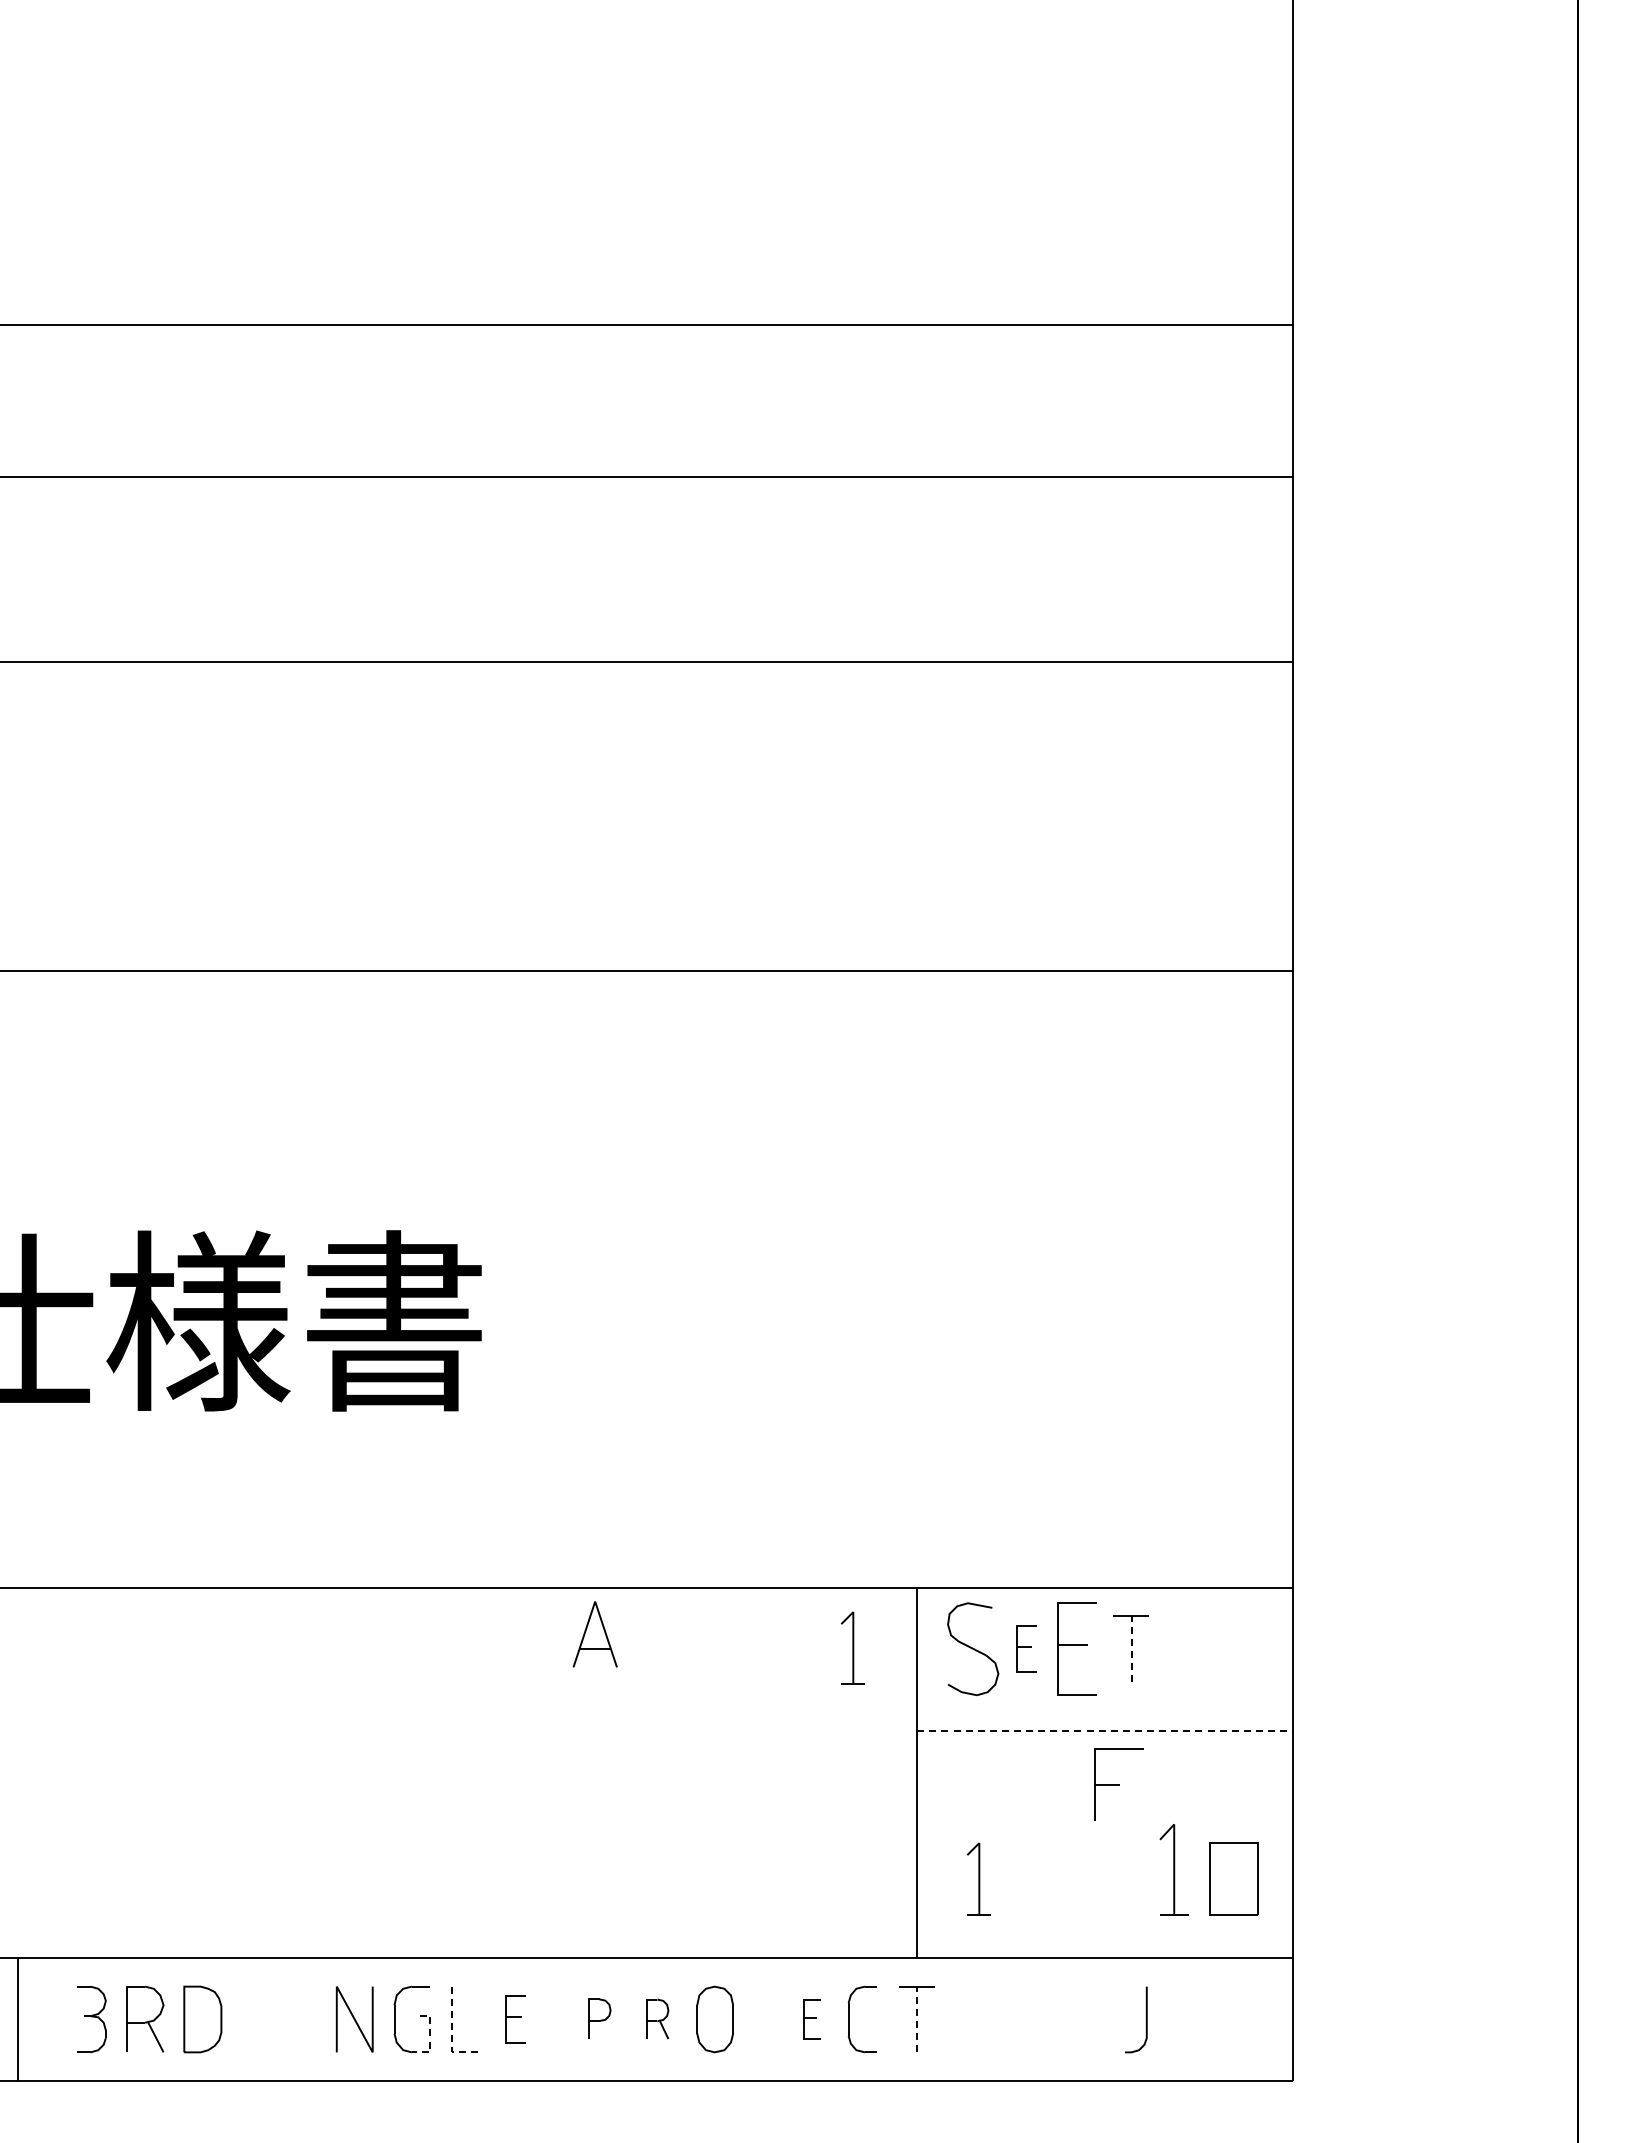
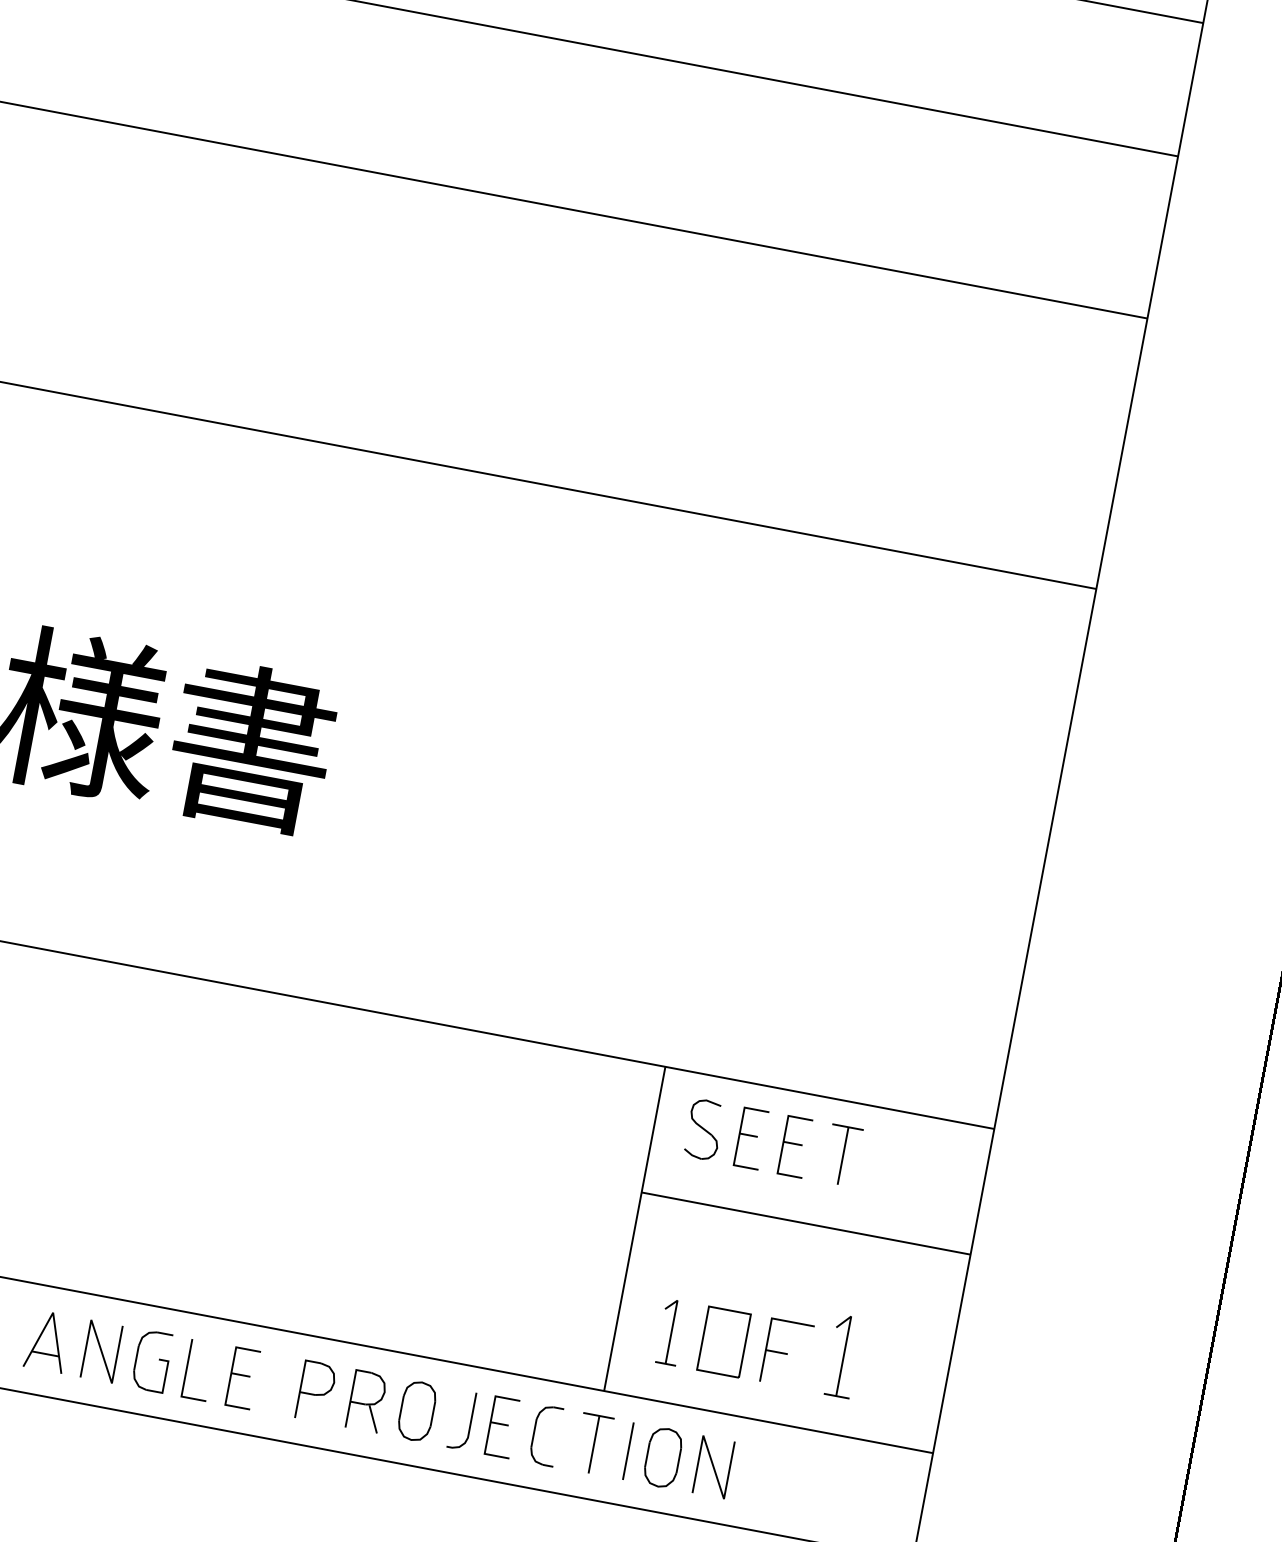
part: (594, 1634) -> (47, 1341), moved
part: (852, 1647) -> (598, 1108), removed
part: (973, 1648) -> (704, 1129), size x0.71
part: (1026, 1648) -> (751, 1138), size x1.43
part: (1076, 1648) -> (794, 1146), size x0.71
line: (1131, 1649) -> (842, 1156), dashed -> solid
line: (1105, 1731) -> (806, 1223), dashed -> solid
part: (1118, 1784) -> (786, 1353), moved
part: (1233, 1878) -> (723, 1341), moved
part: (599, 2018) -> (316, 1391), size x1.67
part: (657, 2018) -> (366, 1400), size x1.67
part: (515, 2019) -> (242, 1378), size x1.43
part: (812, 2019) -> (502, 1427), size x1.67
line: (917, 2019) -> (594, 1444), dashed -> solid
line: (955, 2019) -> (627, 1451), added
part: (995, 2019) -> (662, 1457), added
line: (1053, 2019) -> (713, 1467), added
curve: (1145, 2019) -> (469, 1421), moved
line: (452, 2034) -> (184, 1380), dashed -> solid
line: (430, 2038) -> (164, 1380), dashed -> solid

